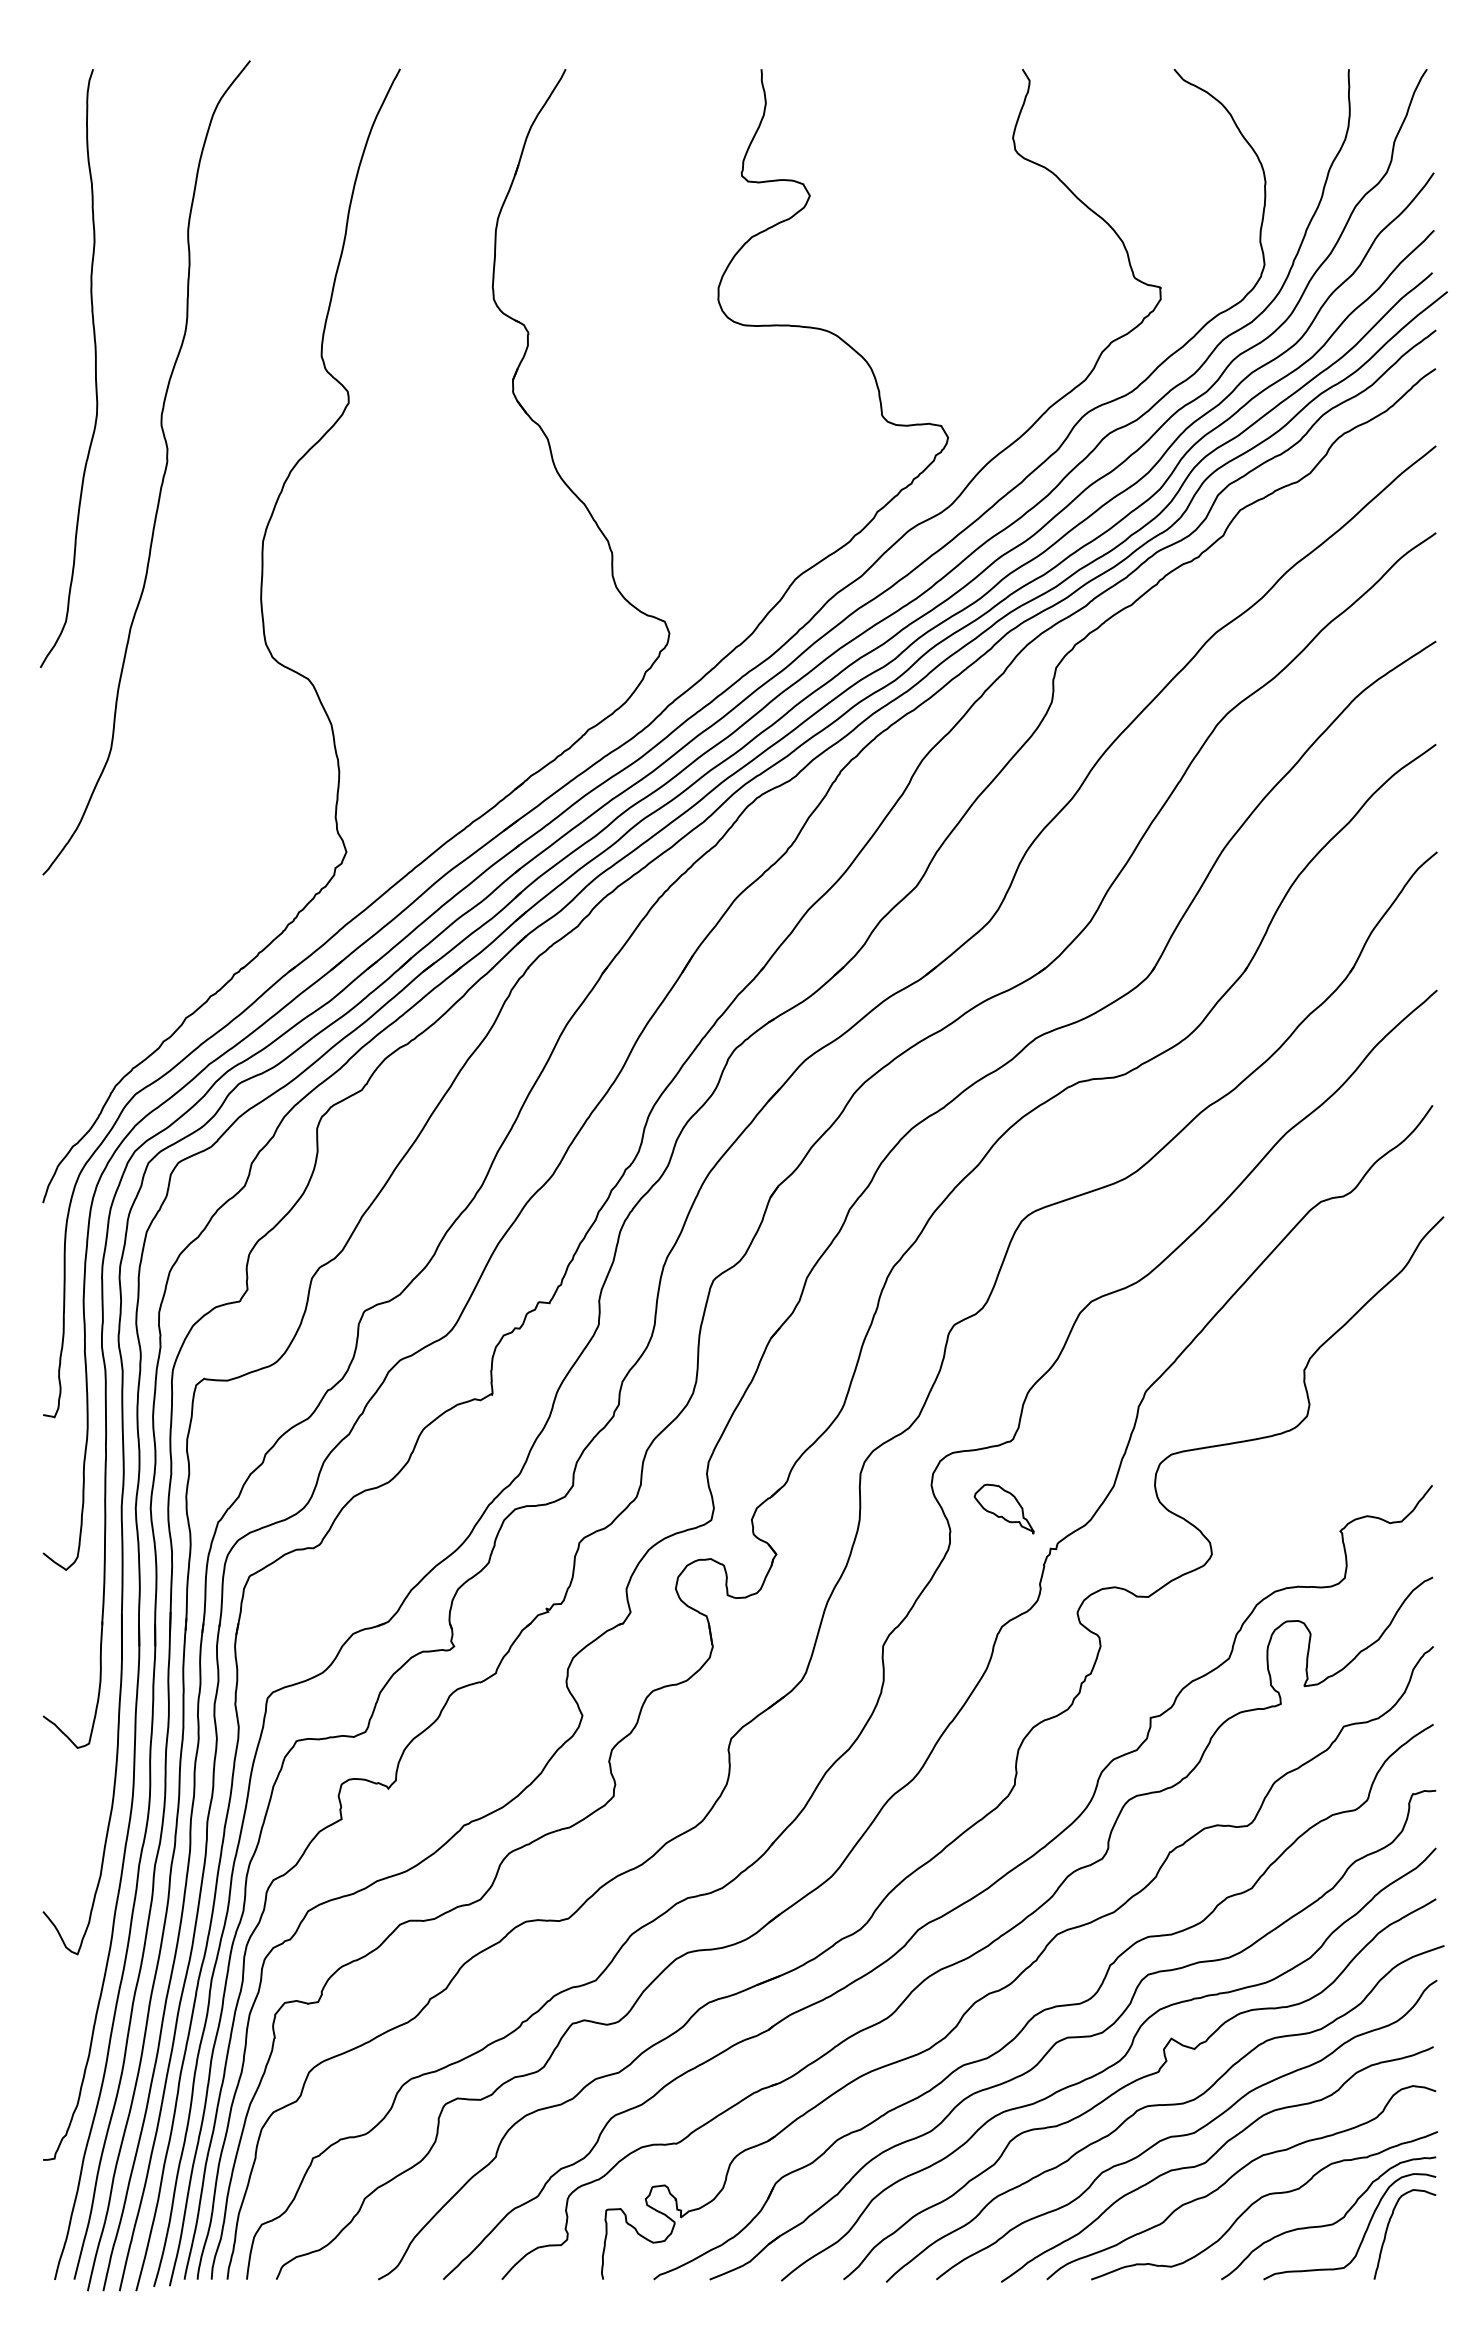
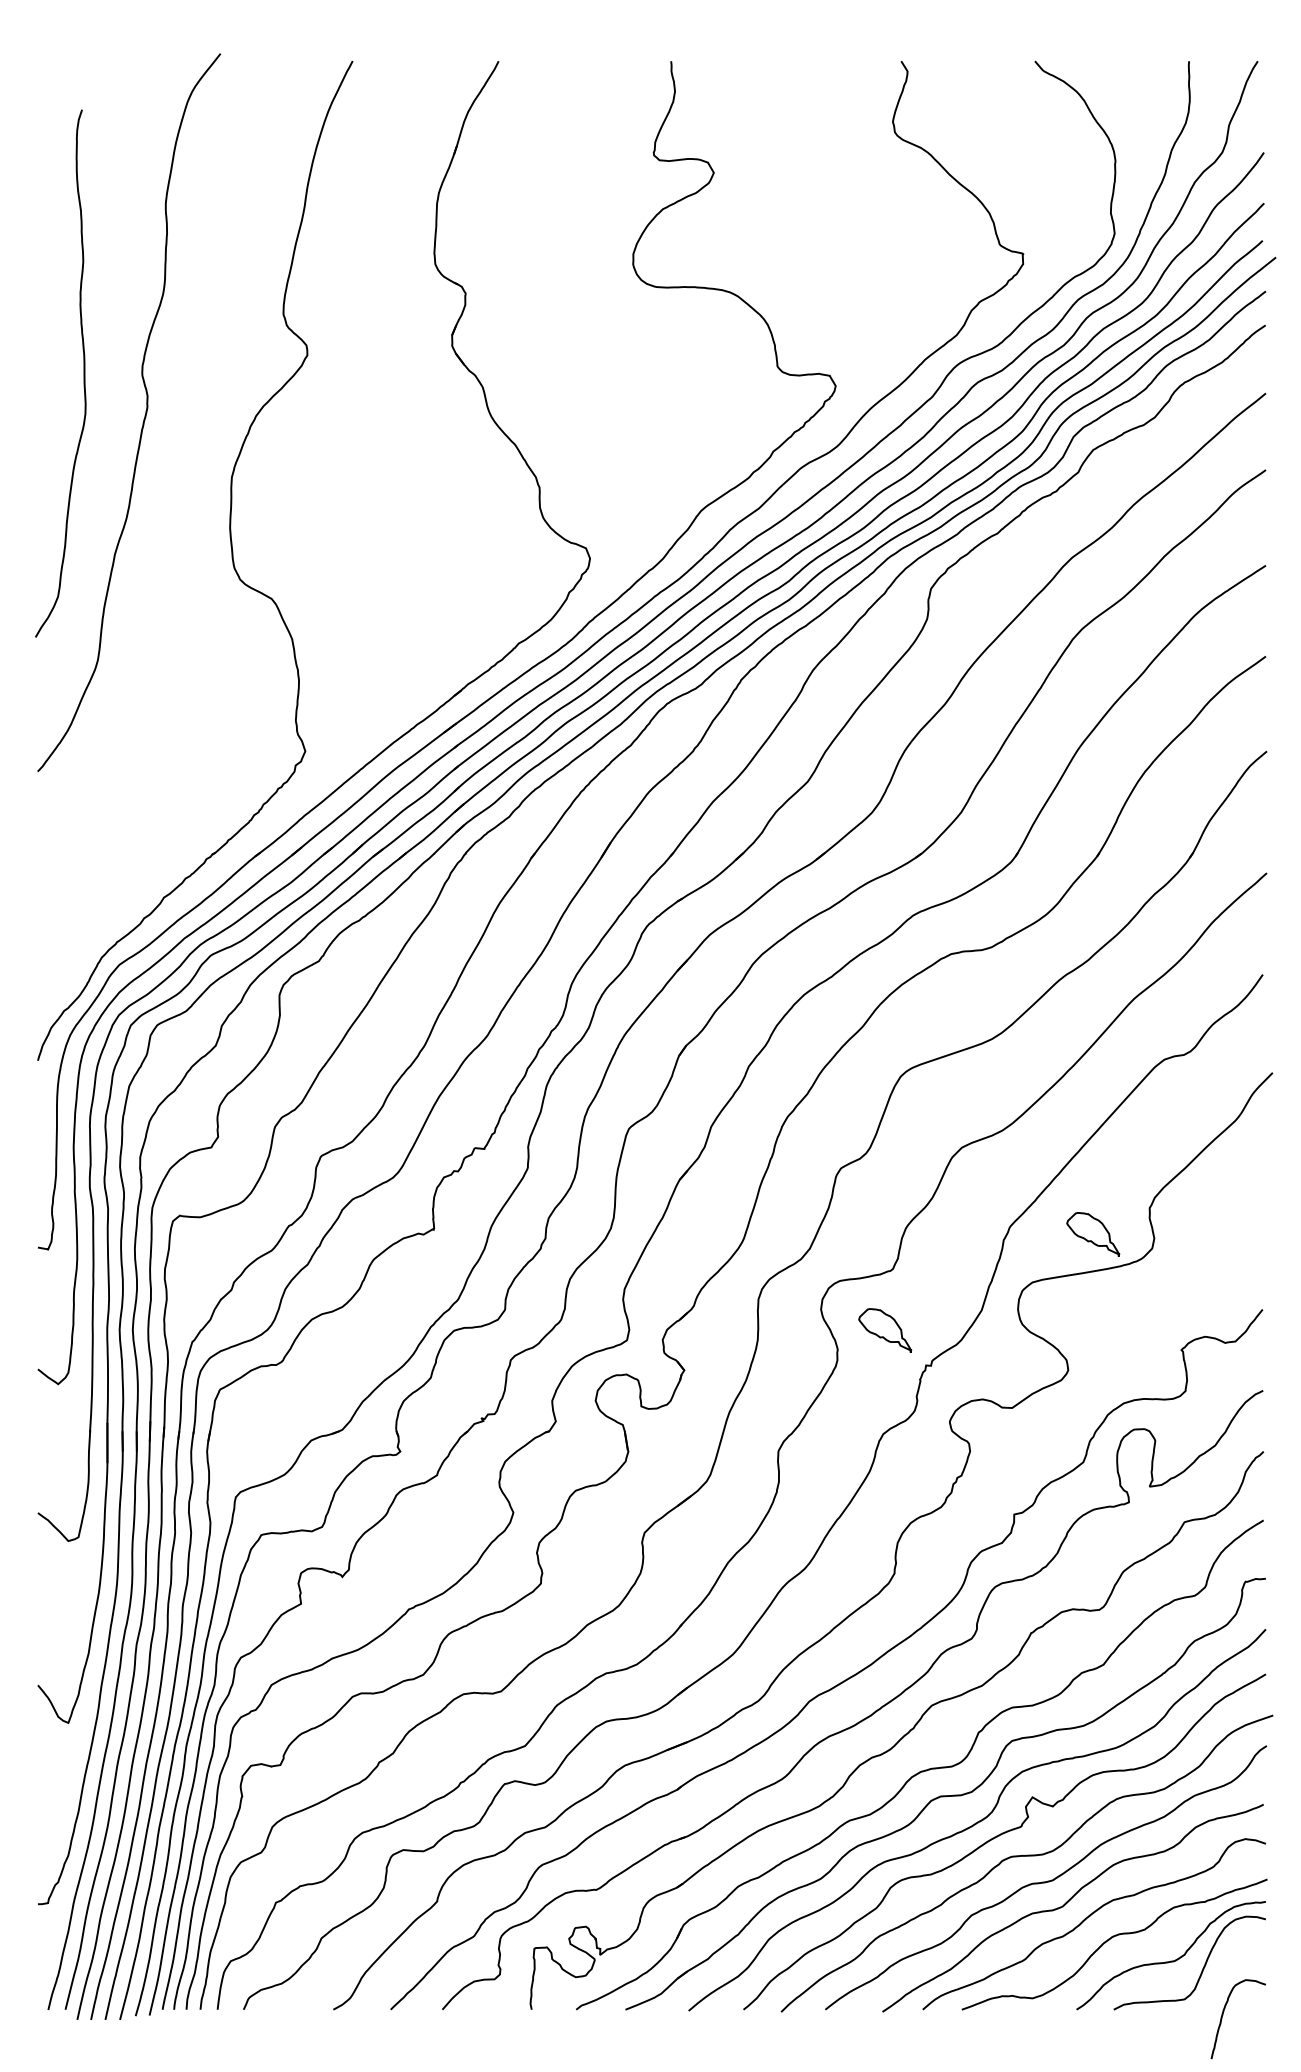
curve: (95, 368) -> (84, 373), moved
part: (1239, 1399) -> (1092, 1233), added
curve: (1387, 2231) -> (1223, 2016), moved

